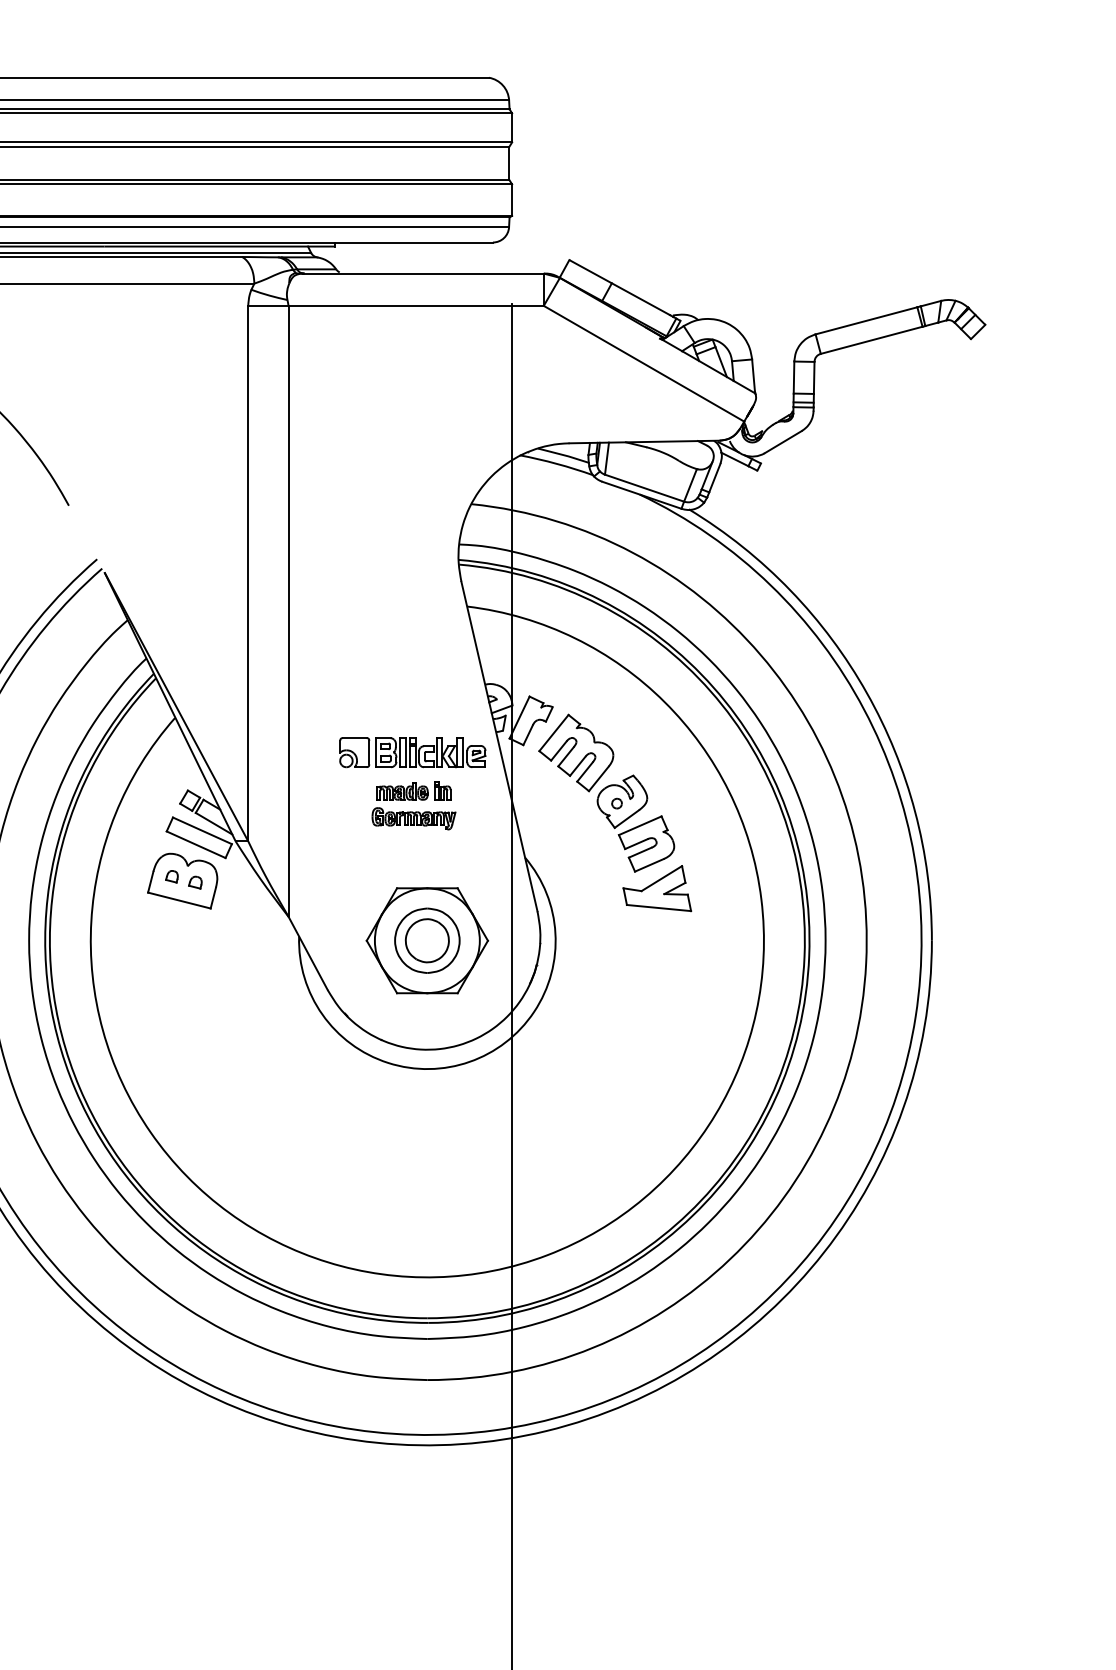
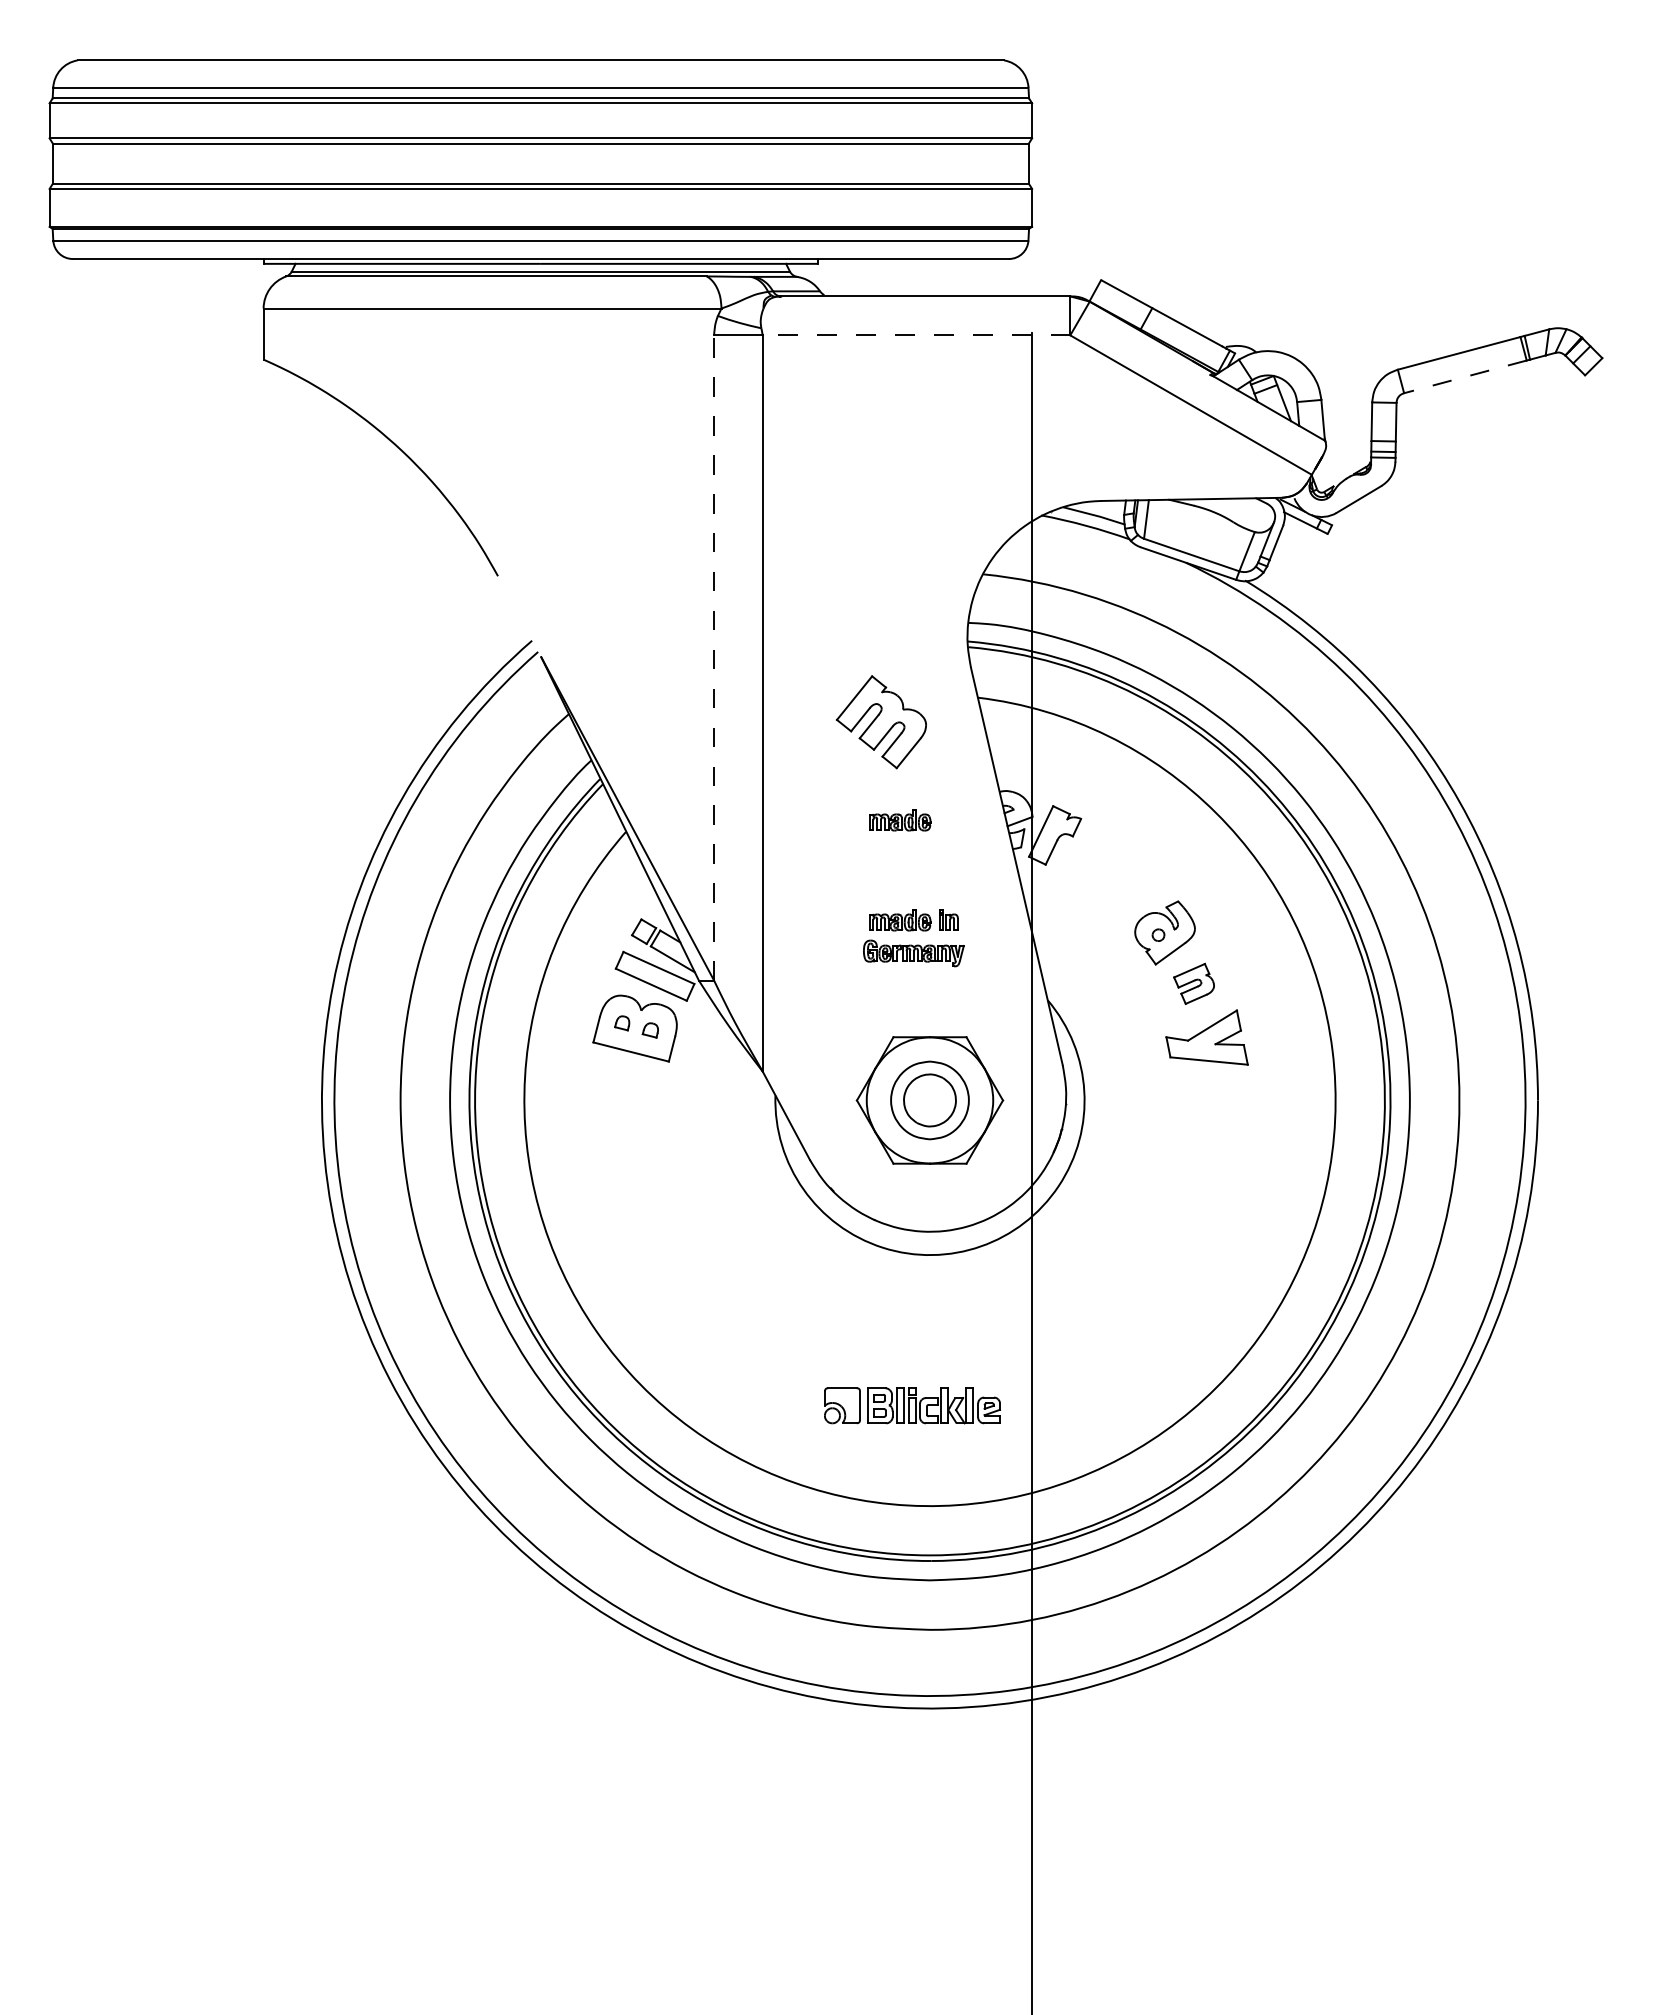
line: (416, 306) -> (916, 335), solid -> dashed
line: (870, 340) -> (1464, 377), solid -> dashed
line: (248, 573) -> (714, 657), solid -> dashed
part: (402, 708) -> (900, 820), added
part: (412, 752) -> (912, 1405), moved
part: (575, 753) -> (880, 722), moved
part: (646, 843) -> (1193, 983), size x0.6

